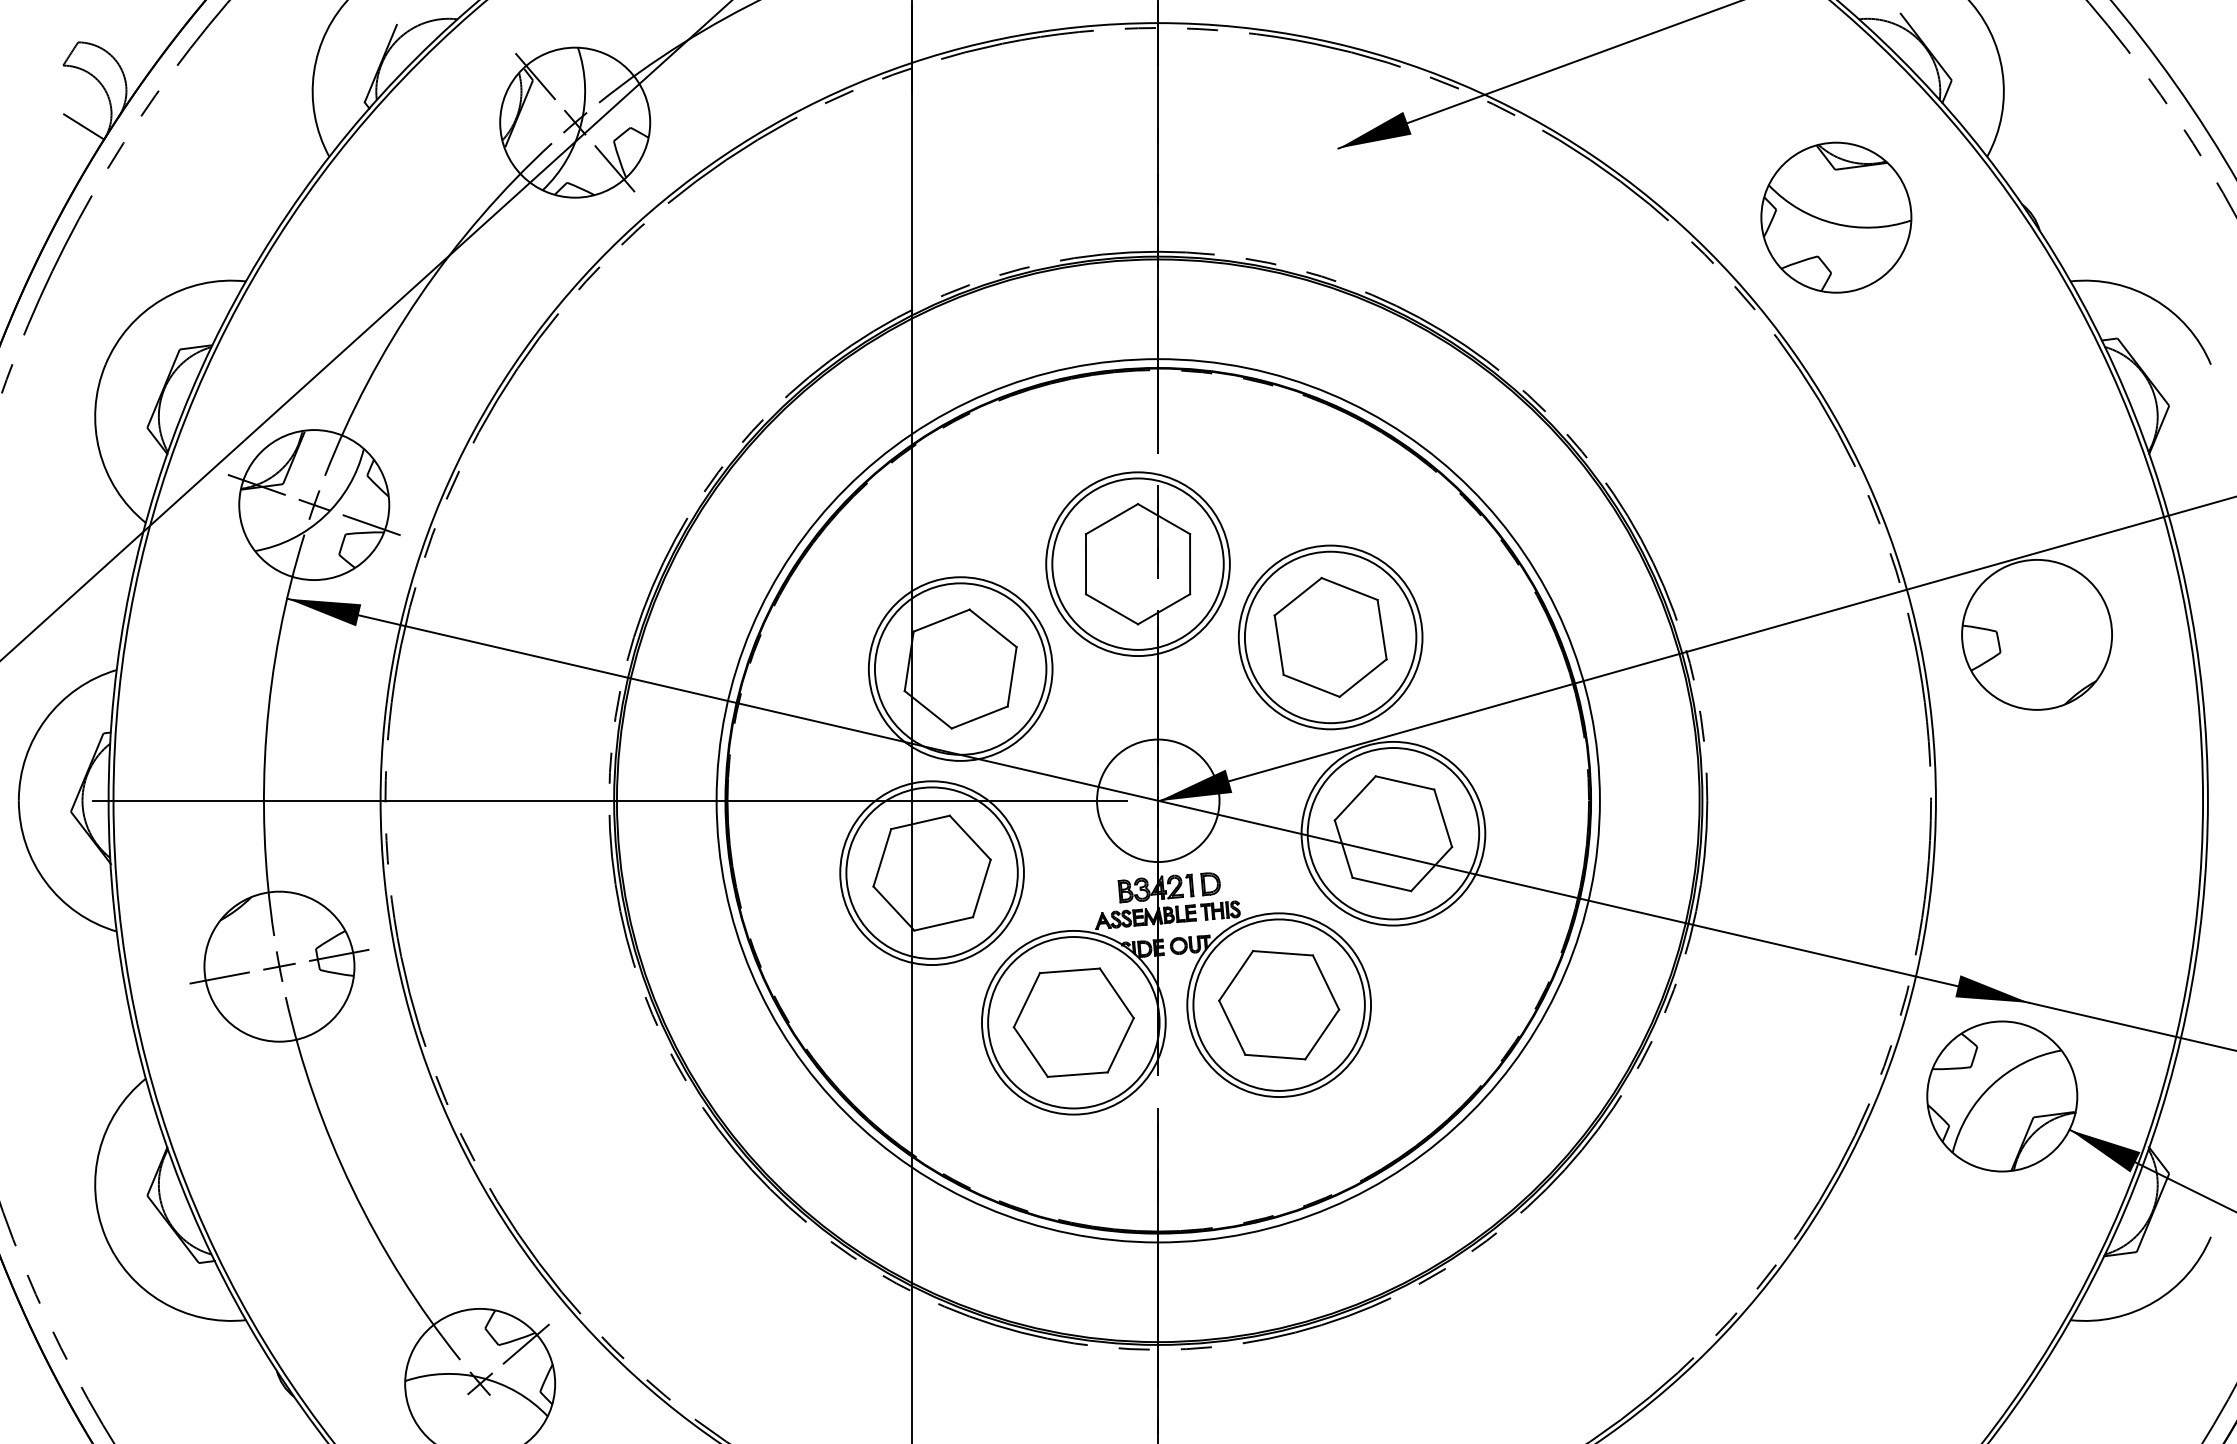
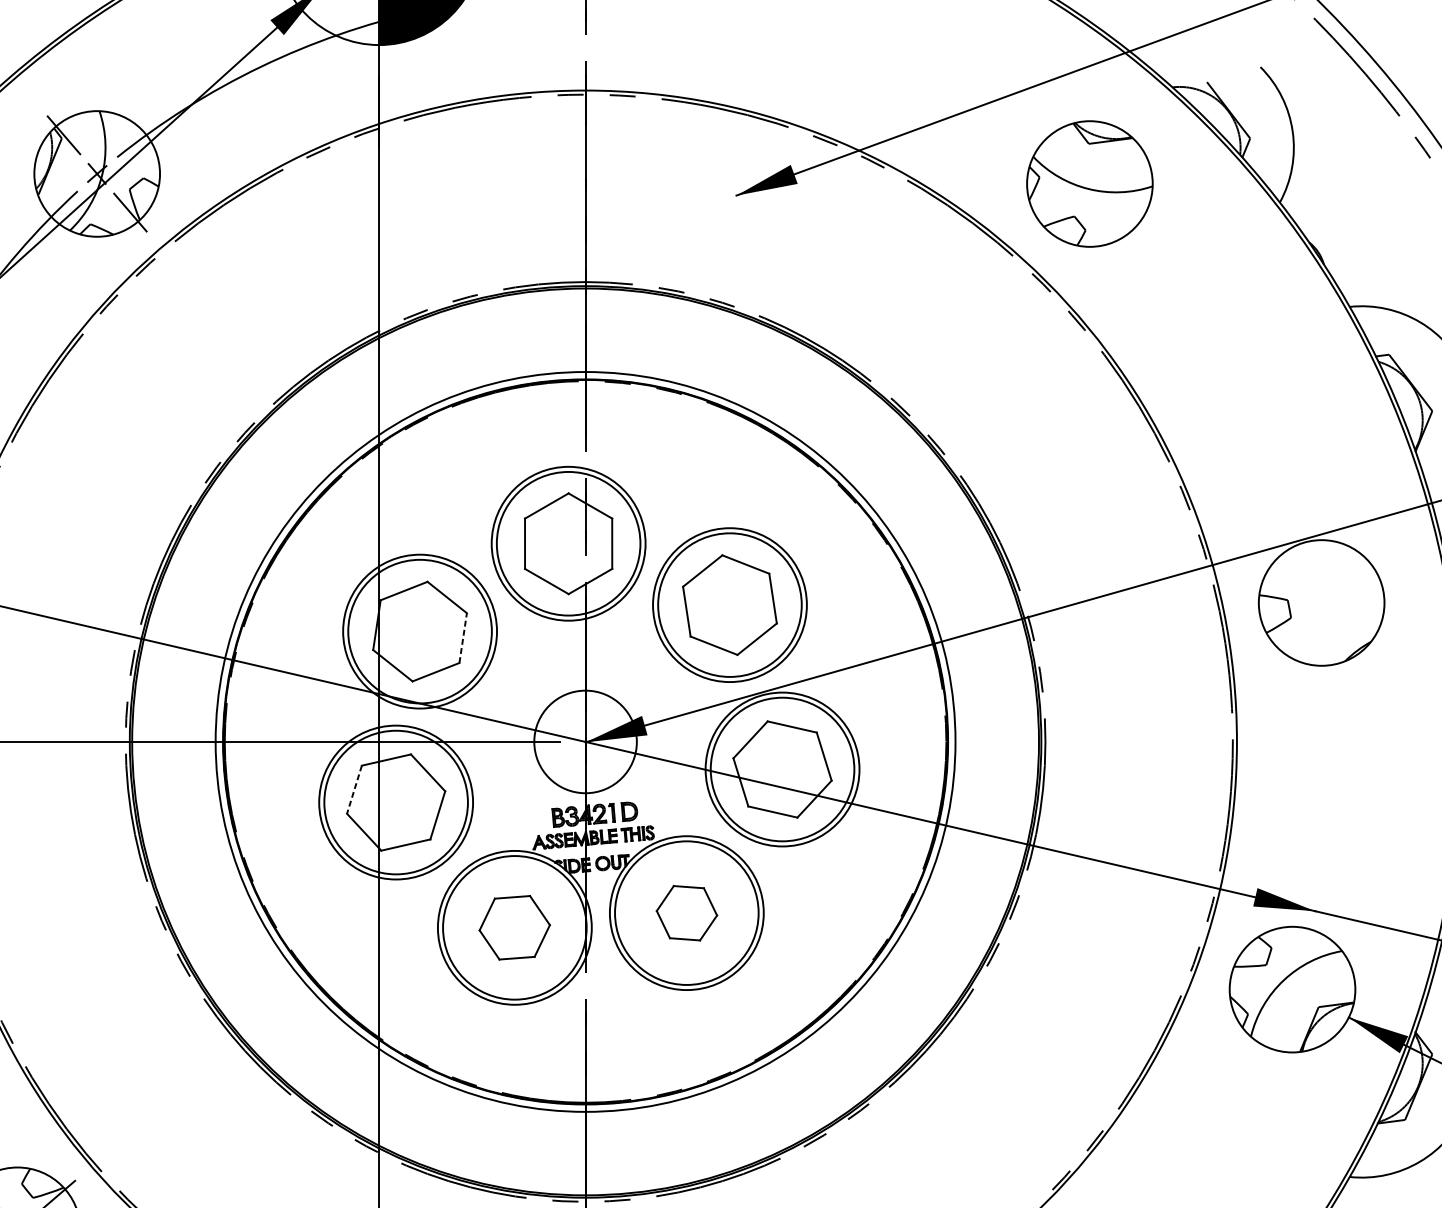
part: (1836, 217) -> (1090, 183), moved
line: (1012, 676) -> (463, 637), solid -> dashed
line: (882, 858) -> (354, 790), solid -> dashed
part: (1279, 1005) -> (687, 913), size x0.6
part: (1073, 1022) -> (514, 927), size x0.7

